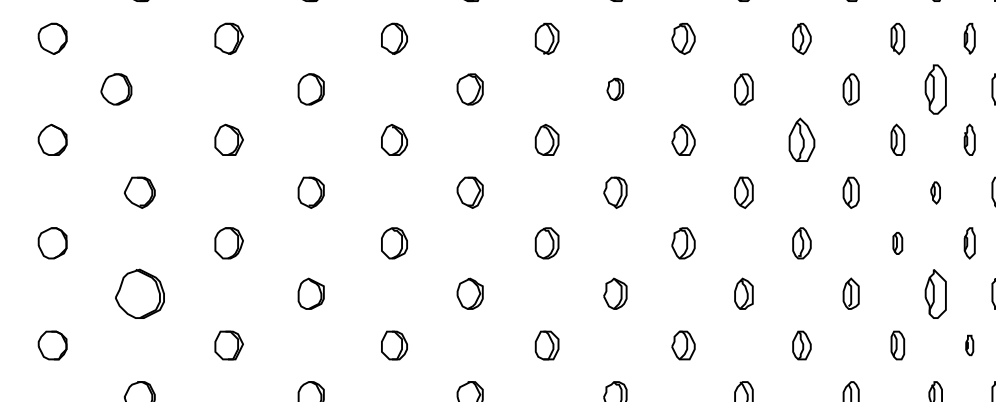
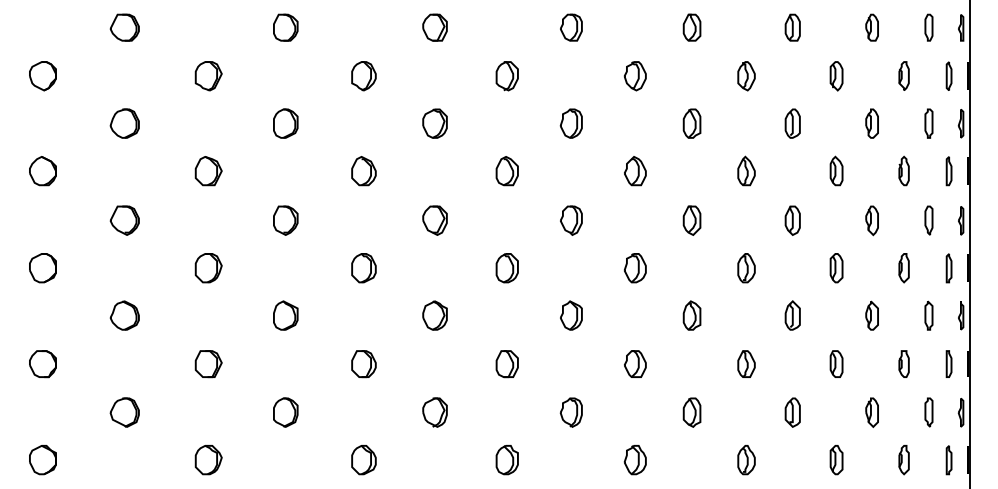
part: (116, 89) -> (124, 123), moved
part: (614, 89) -> (570, 123), size x1.43
part: (935, 89) -> (871, 123), size x0.62
part: (801, 139) -> (746, 170), size x0.71
part: (935, 192) -> (871, 220), size x1.43
part: (897, 243) -> (836, 268), size x1.43
part: (139, 293) -> (124, 315), size x0.62
part: (935, 293) -> (871, 315), size x0.62
part: (969, 344) -> (903, 363), size x1.43

